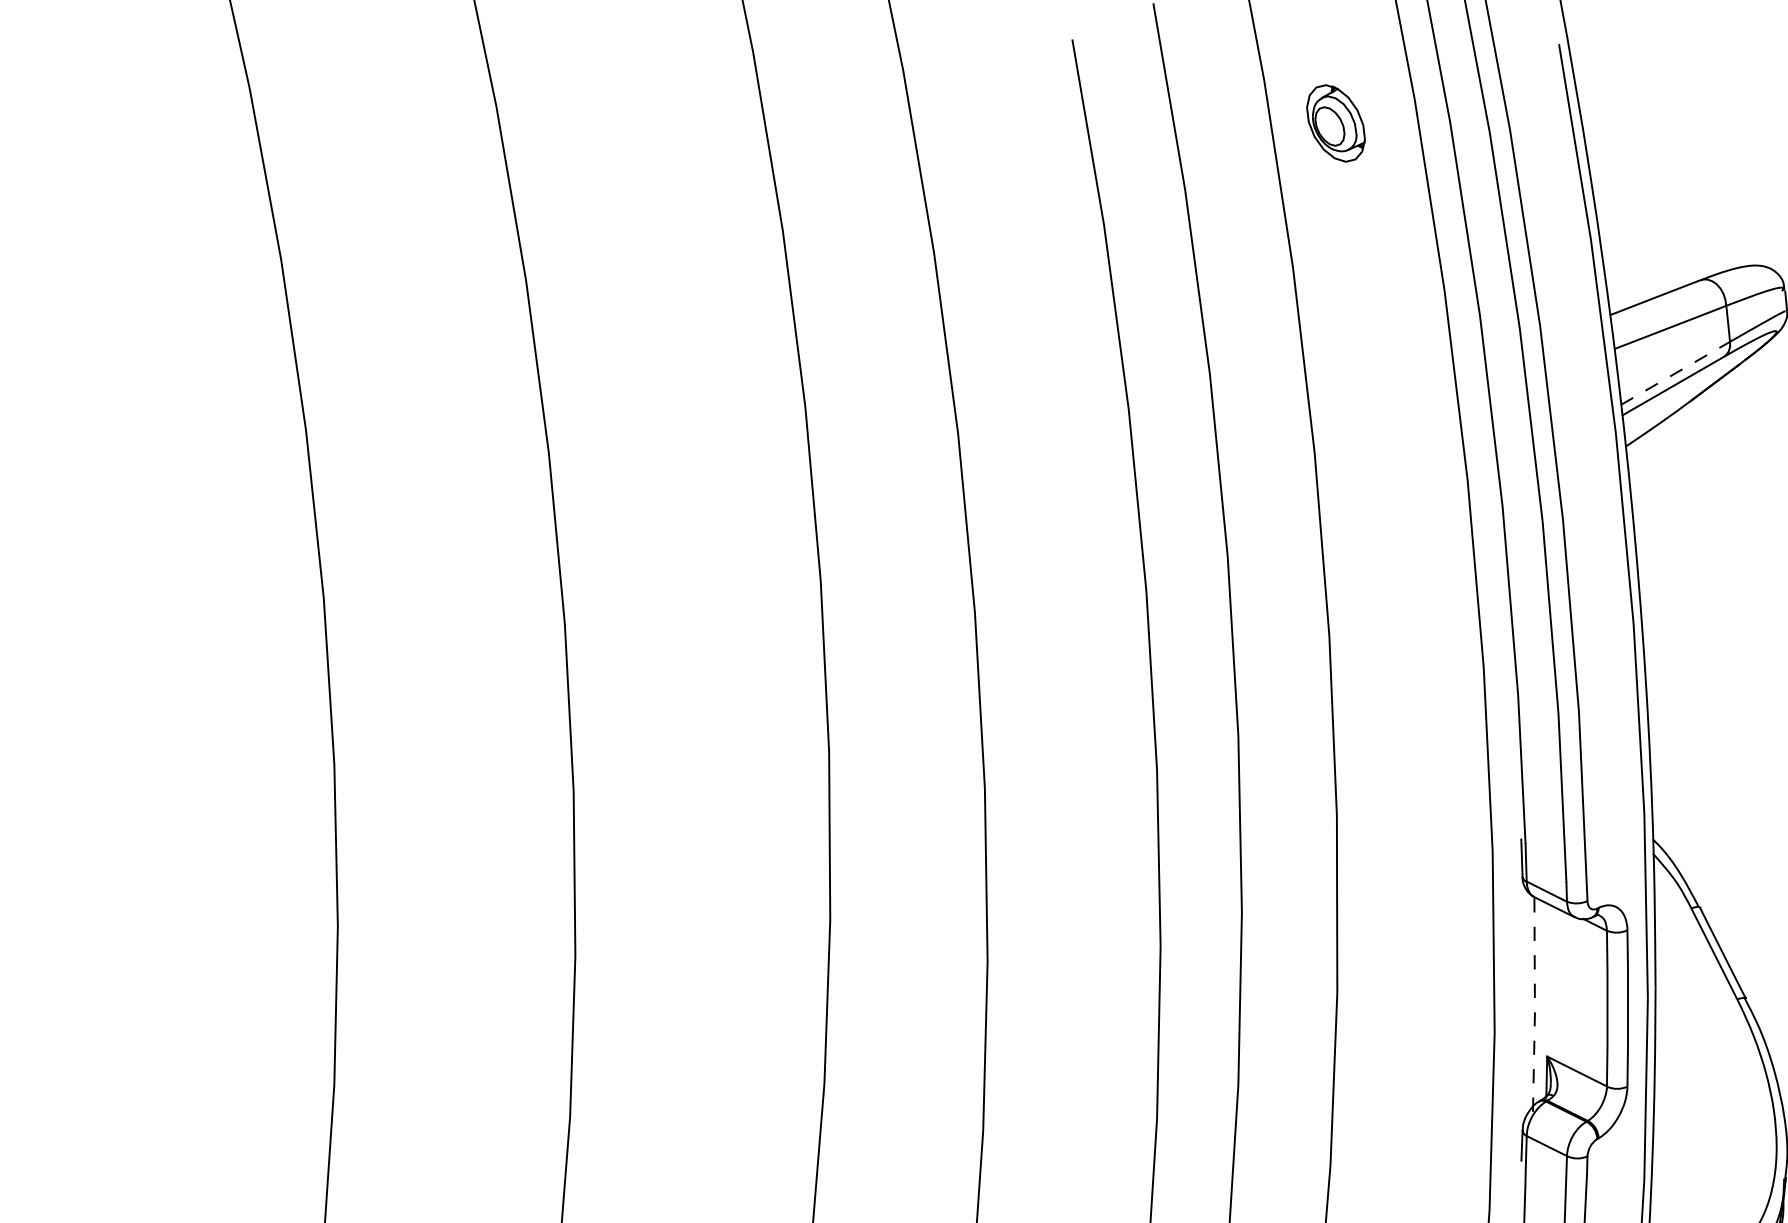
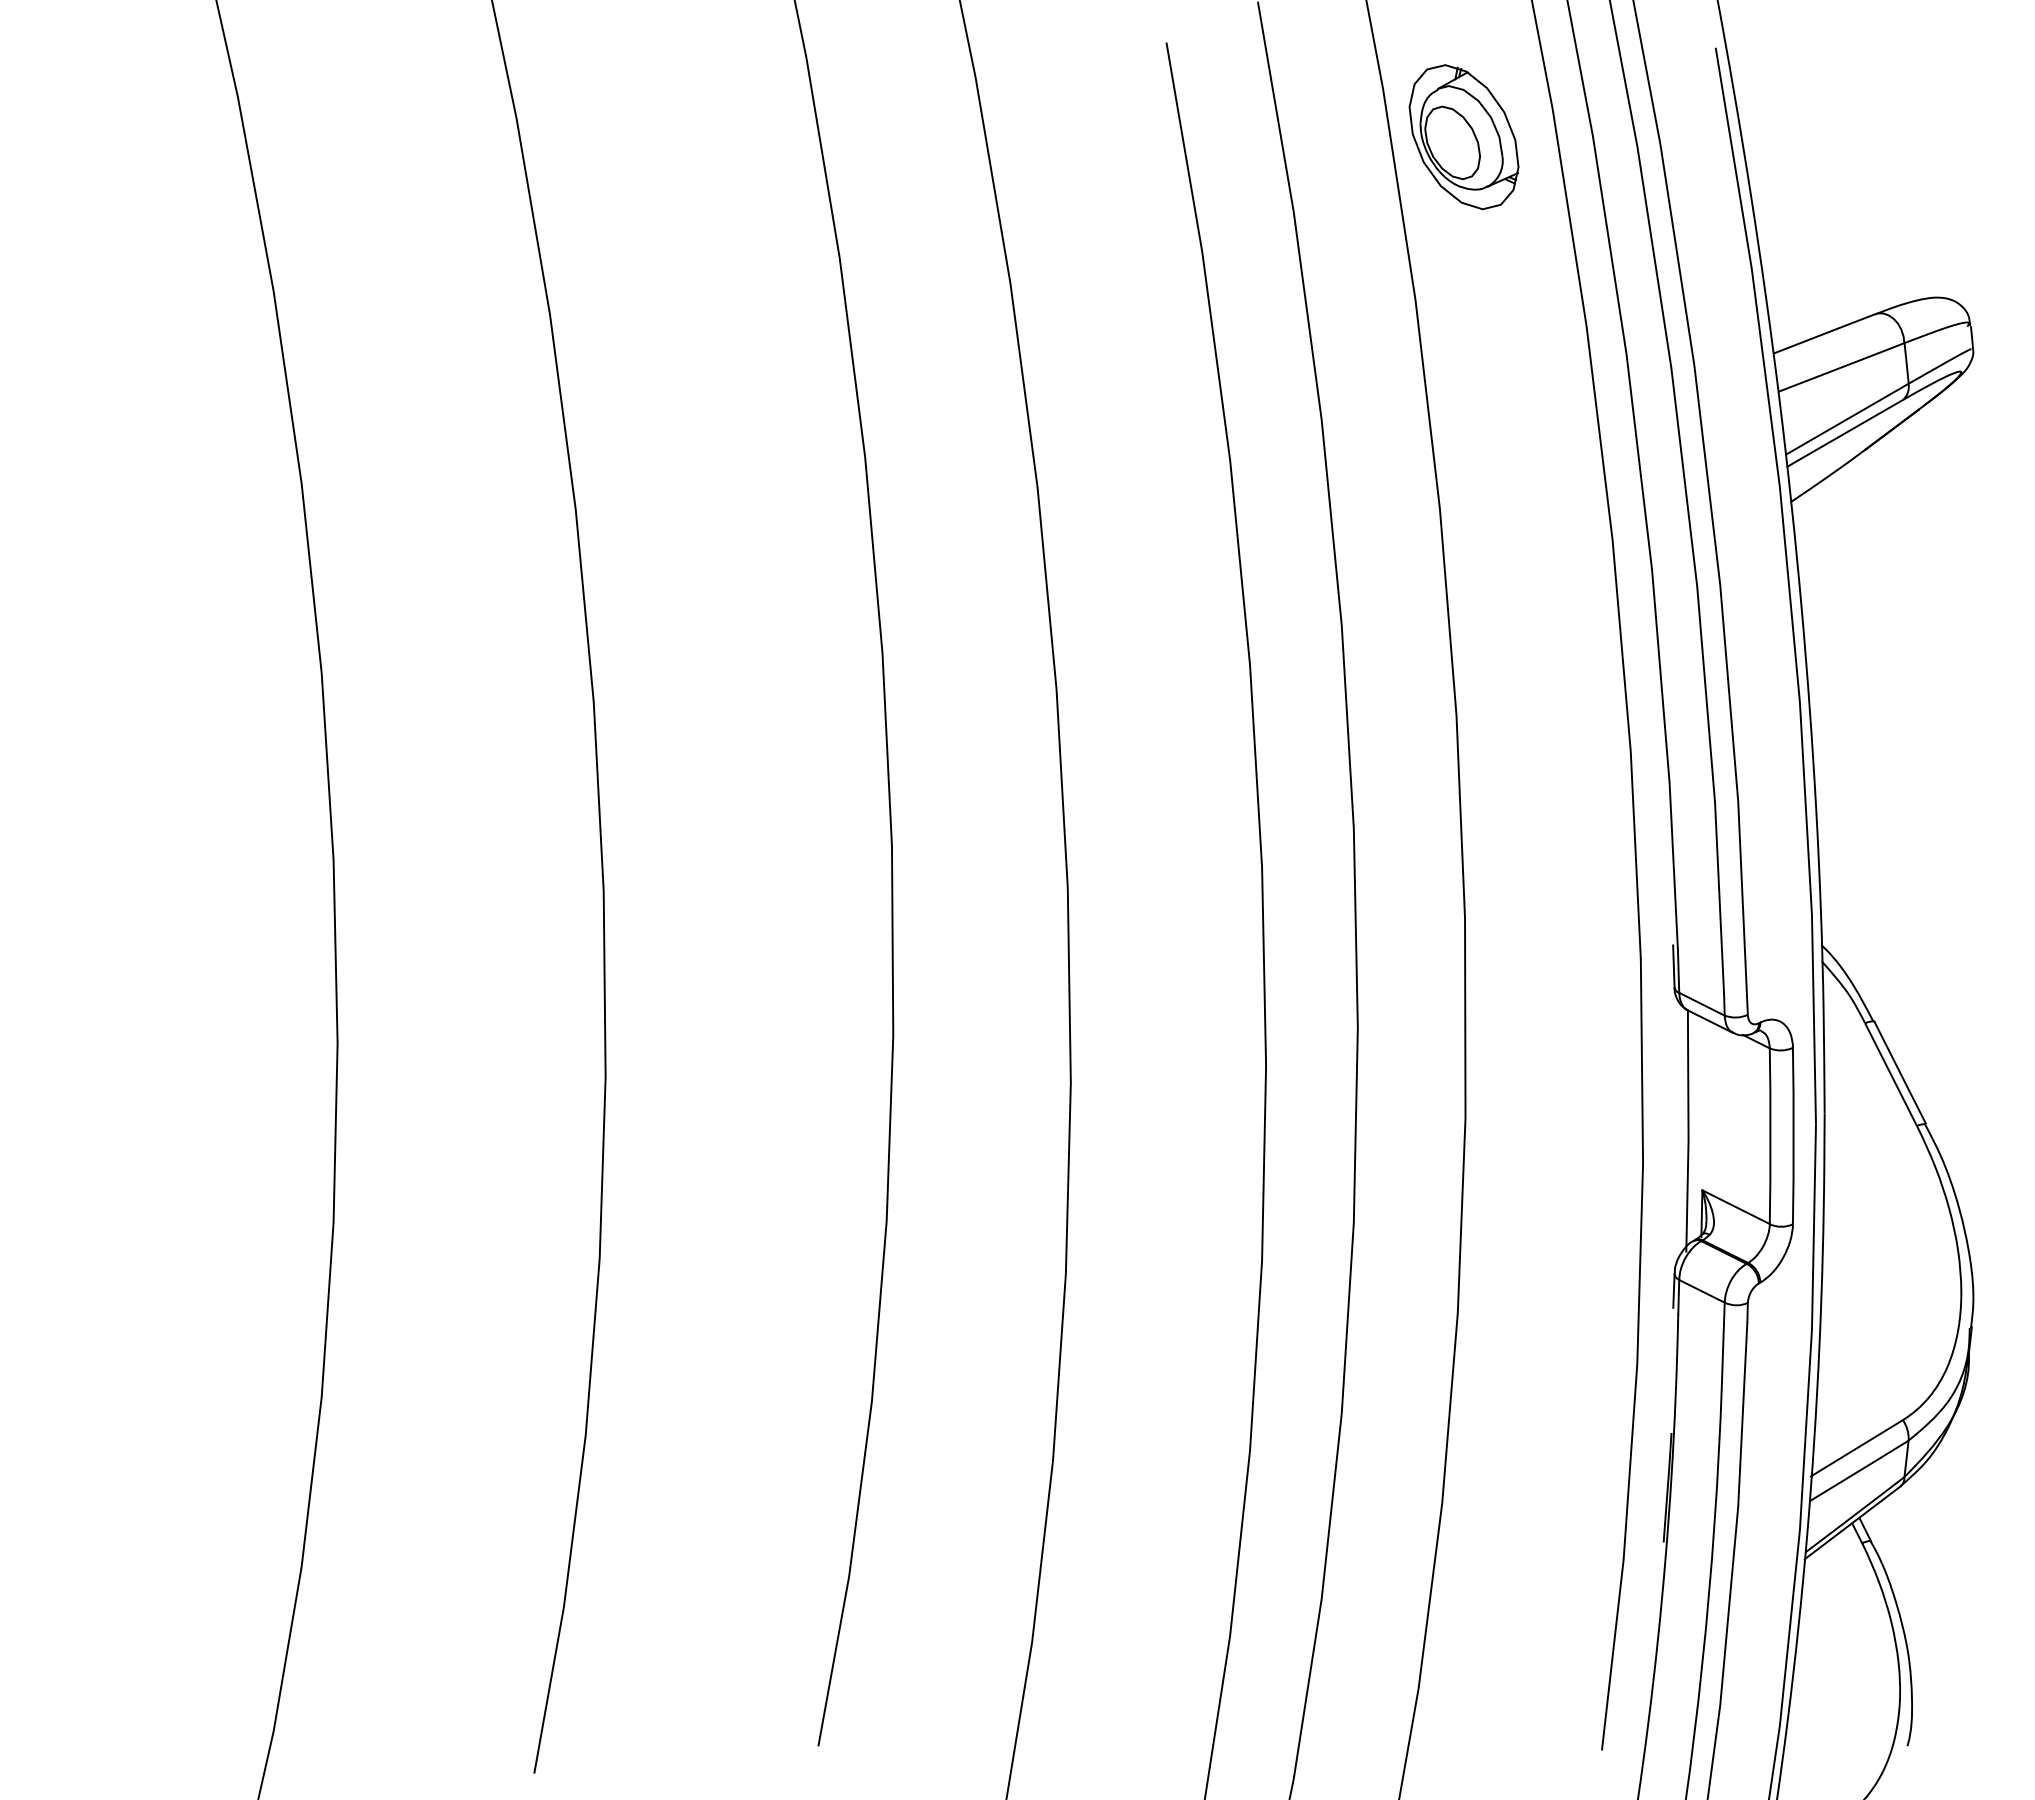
part: (1335, 123) -> (1463, 137), size x1.67
line: (1675, 373) -> (1847, 419), dashed -> solid
line: (1534, 1004) -> (1688, 1131), dashed -> solid

